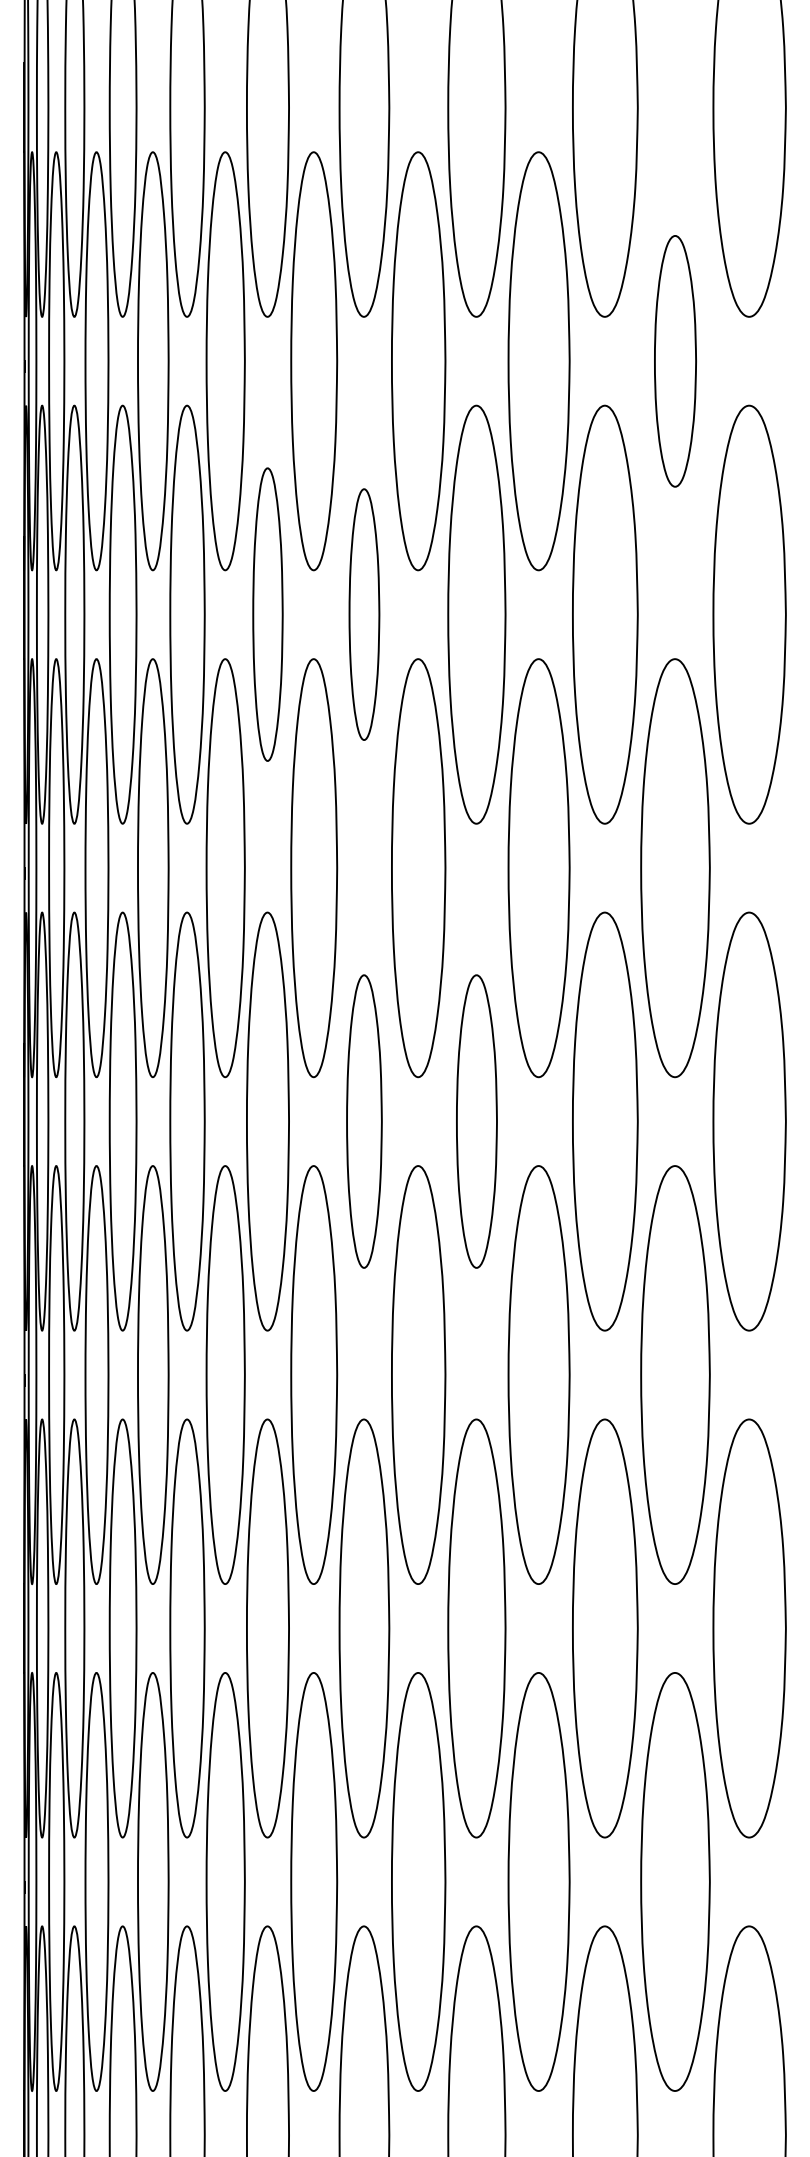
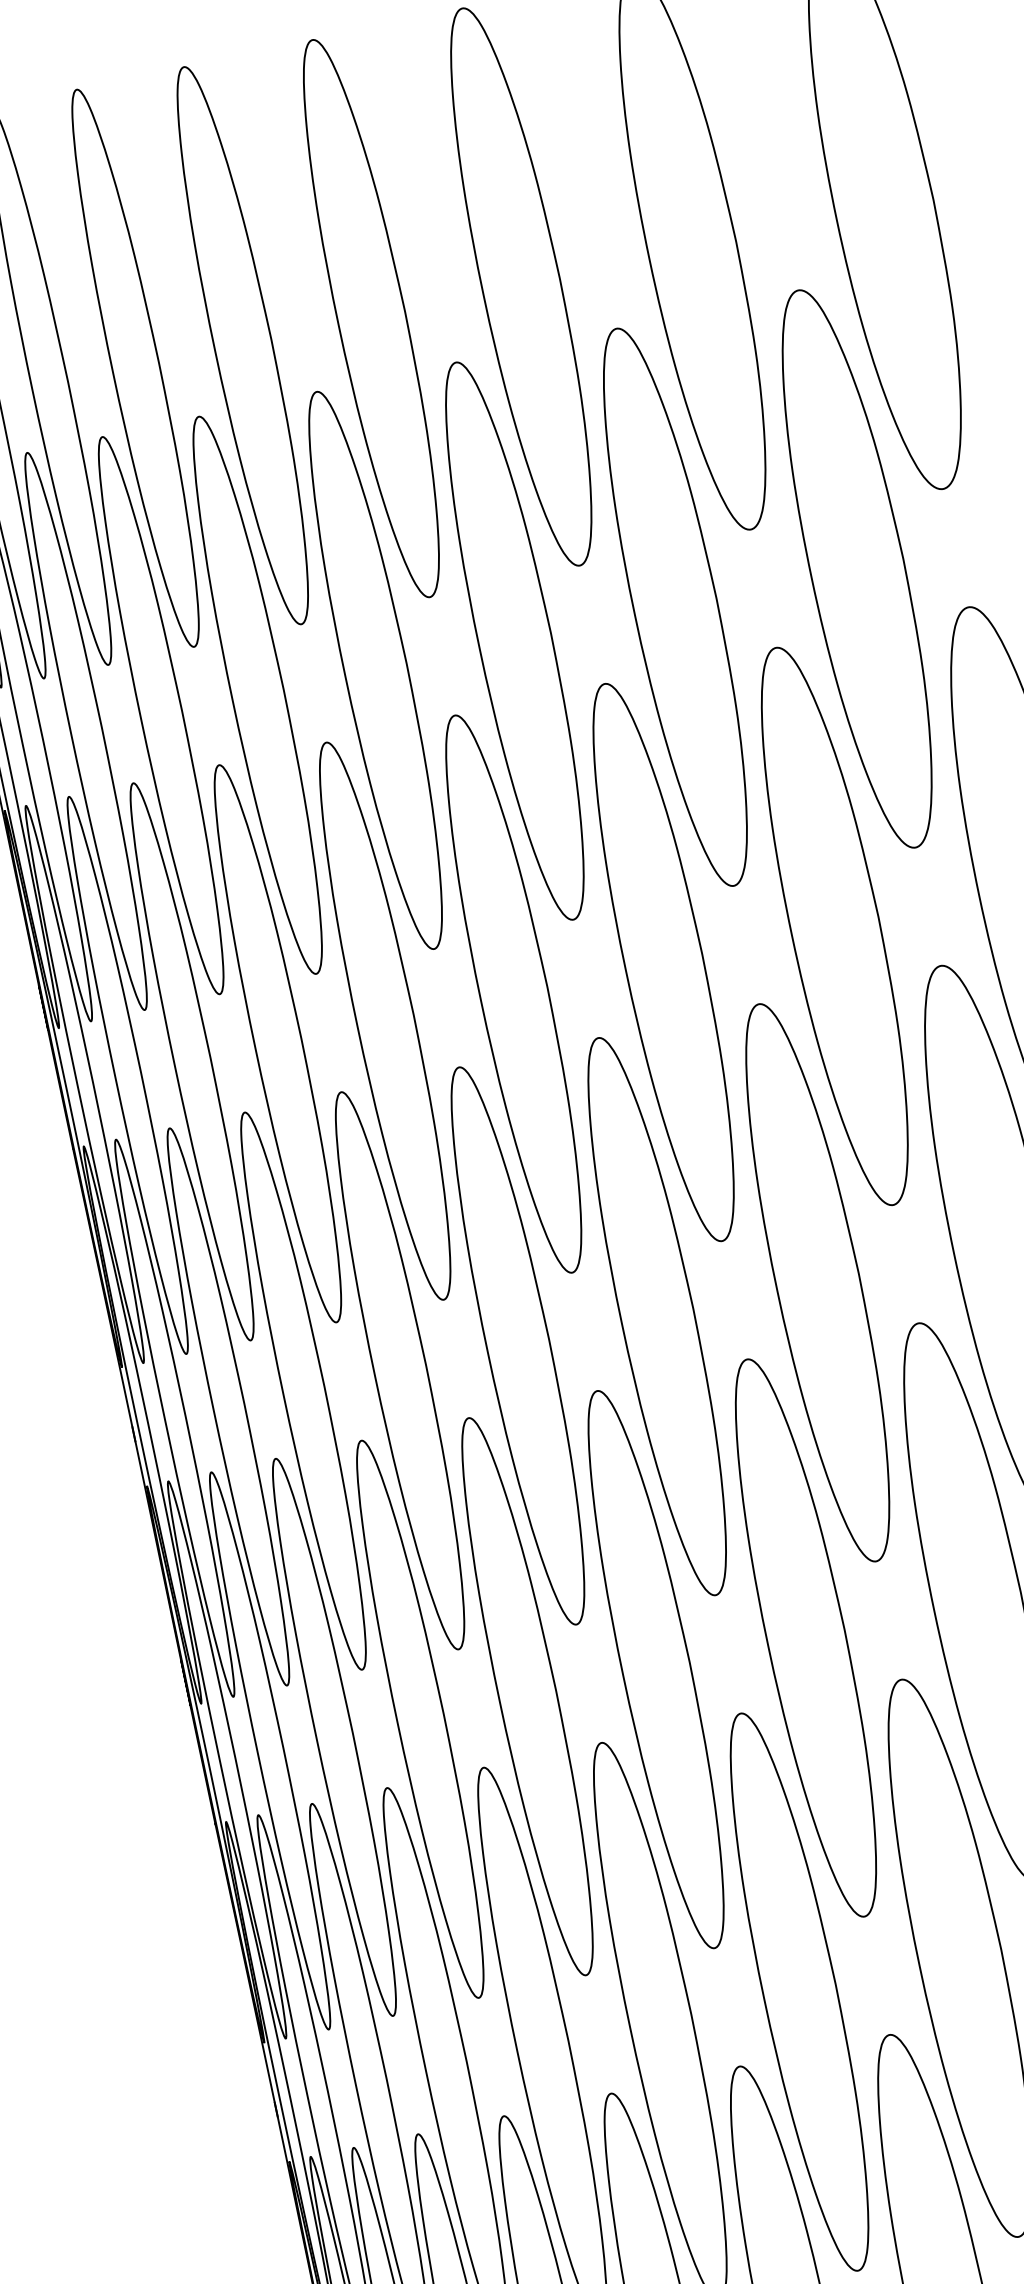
part: (675, 361) -> (857, 569), size x1.67
part: (267, 614) -> (384, 1020), size x1.43
part: (364, 614) -> (514, 993), size x1.67
part: (364, 1121) -> (656, 1669), size x1.43
part: (476, 1121) -> (805, 1637), size x1.43

